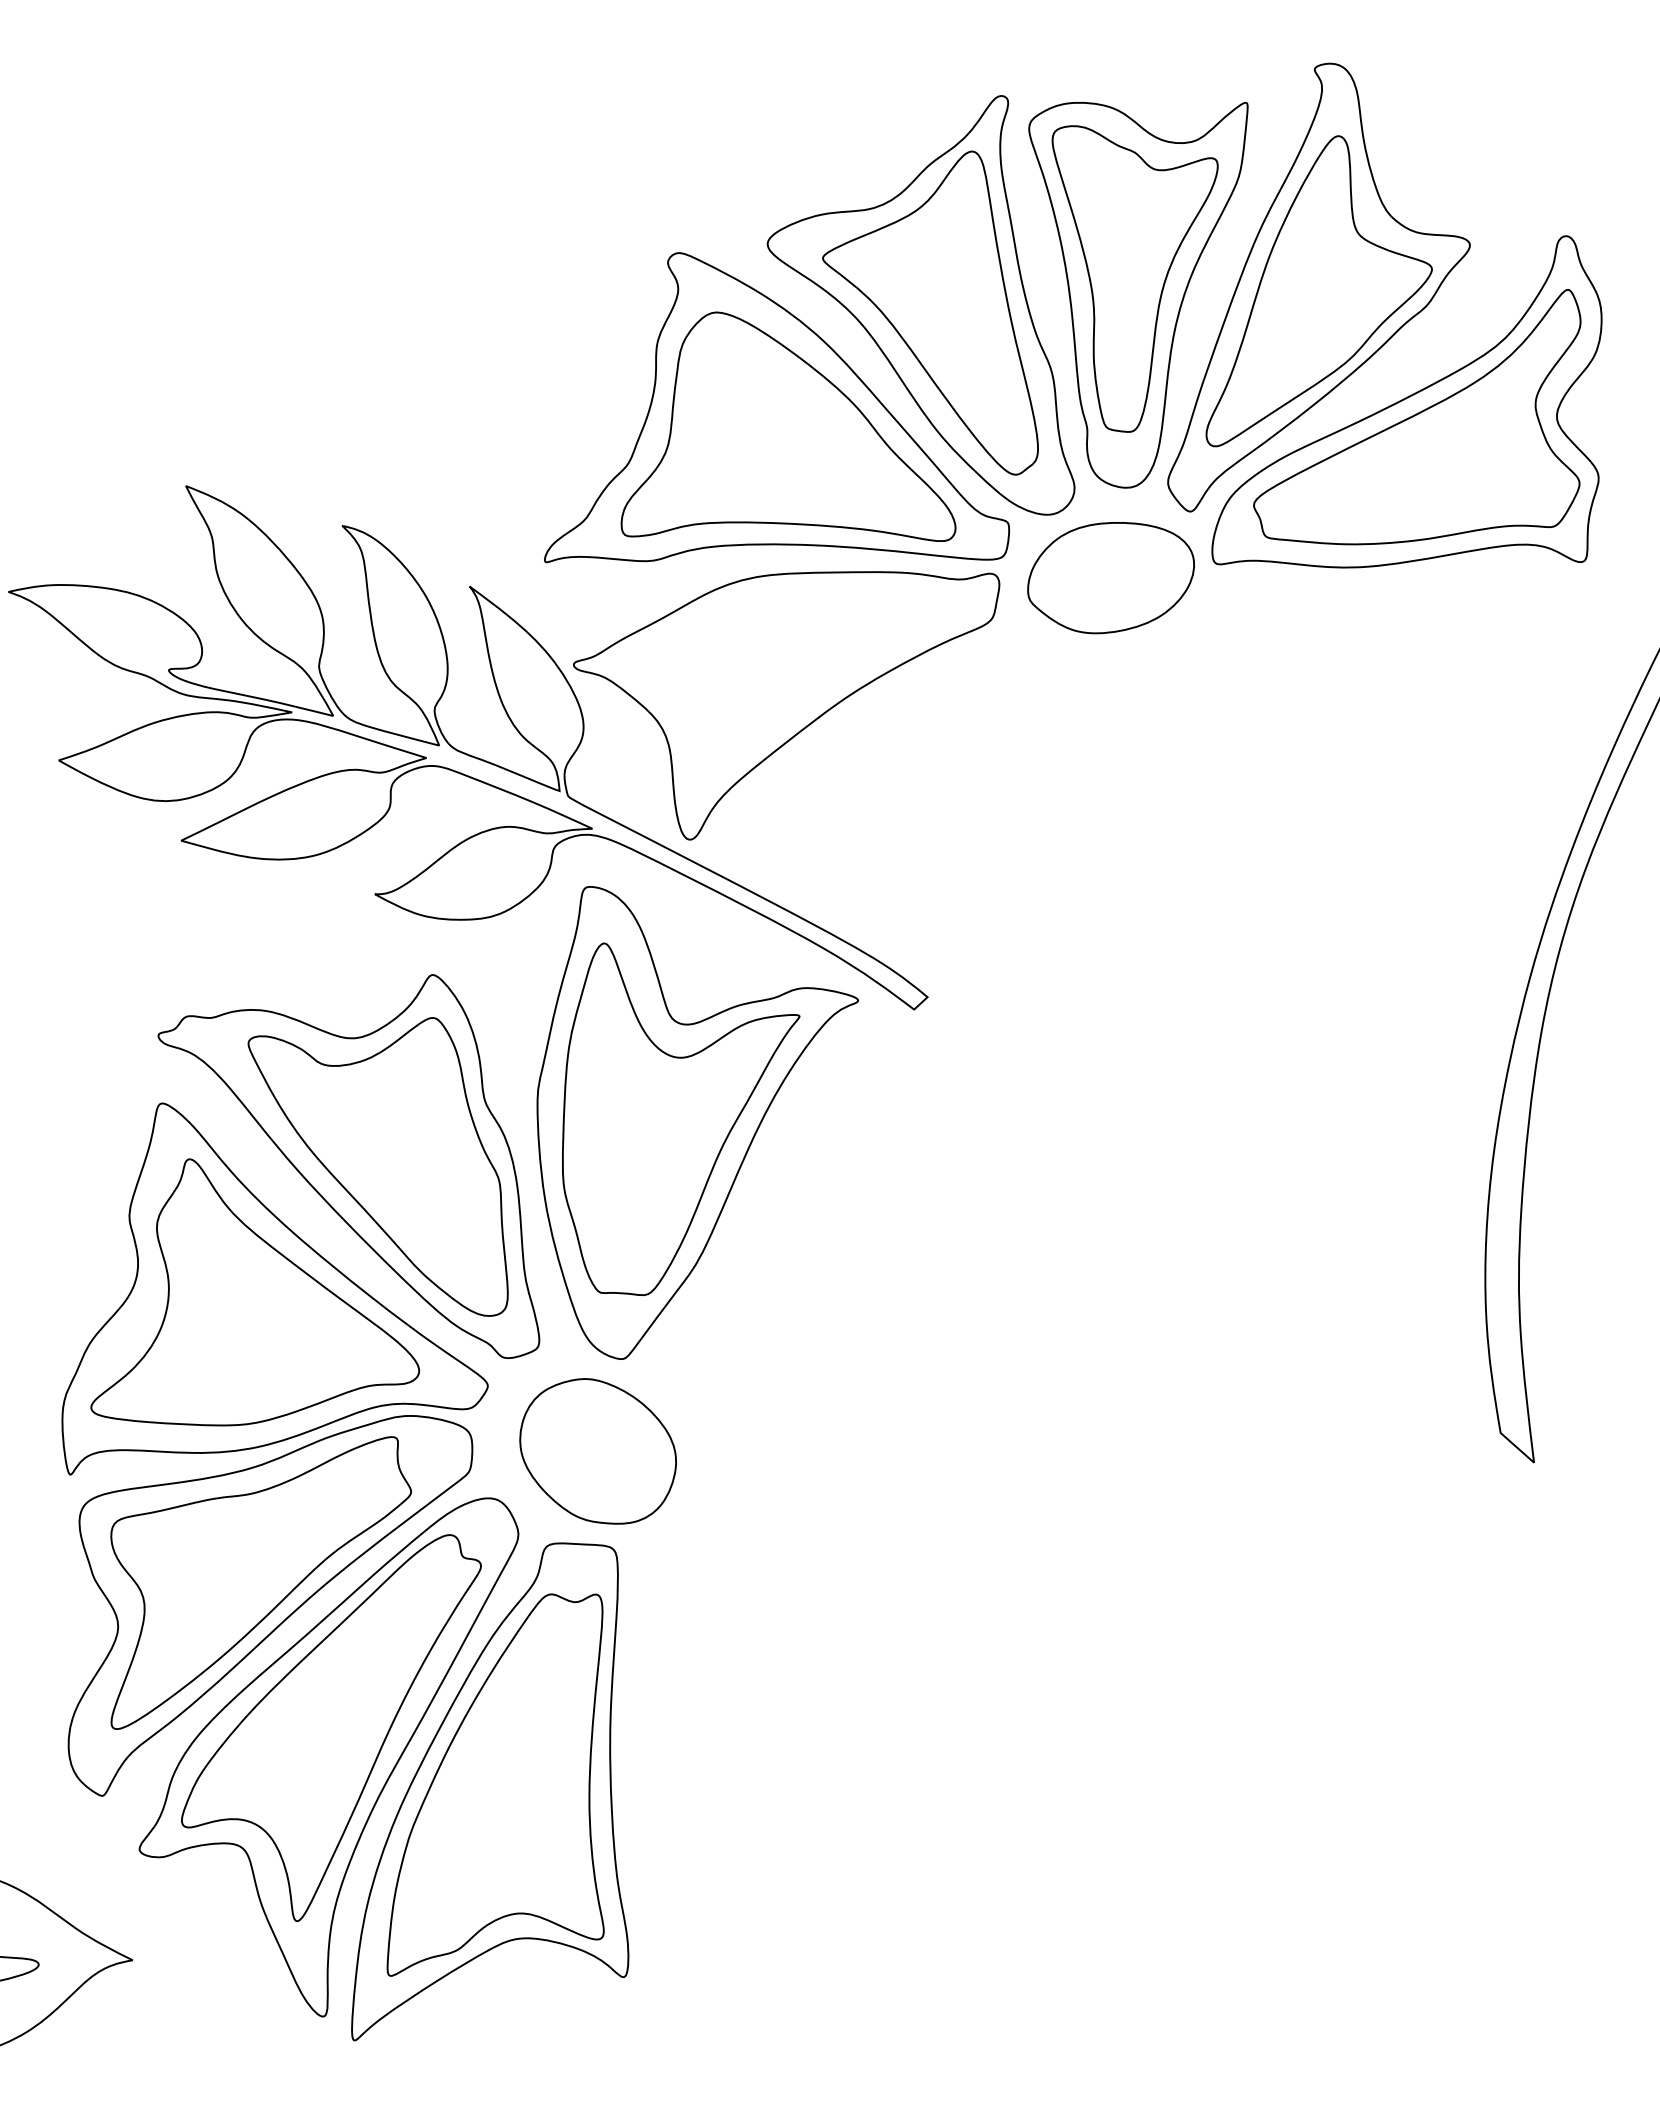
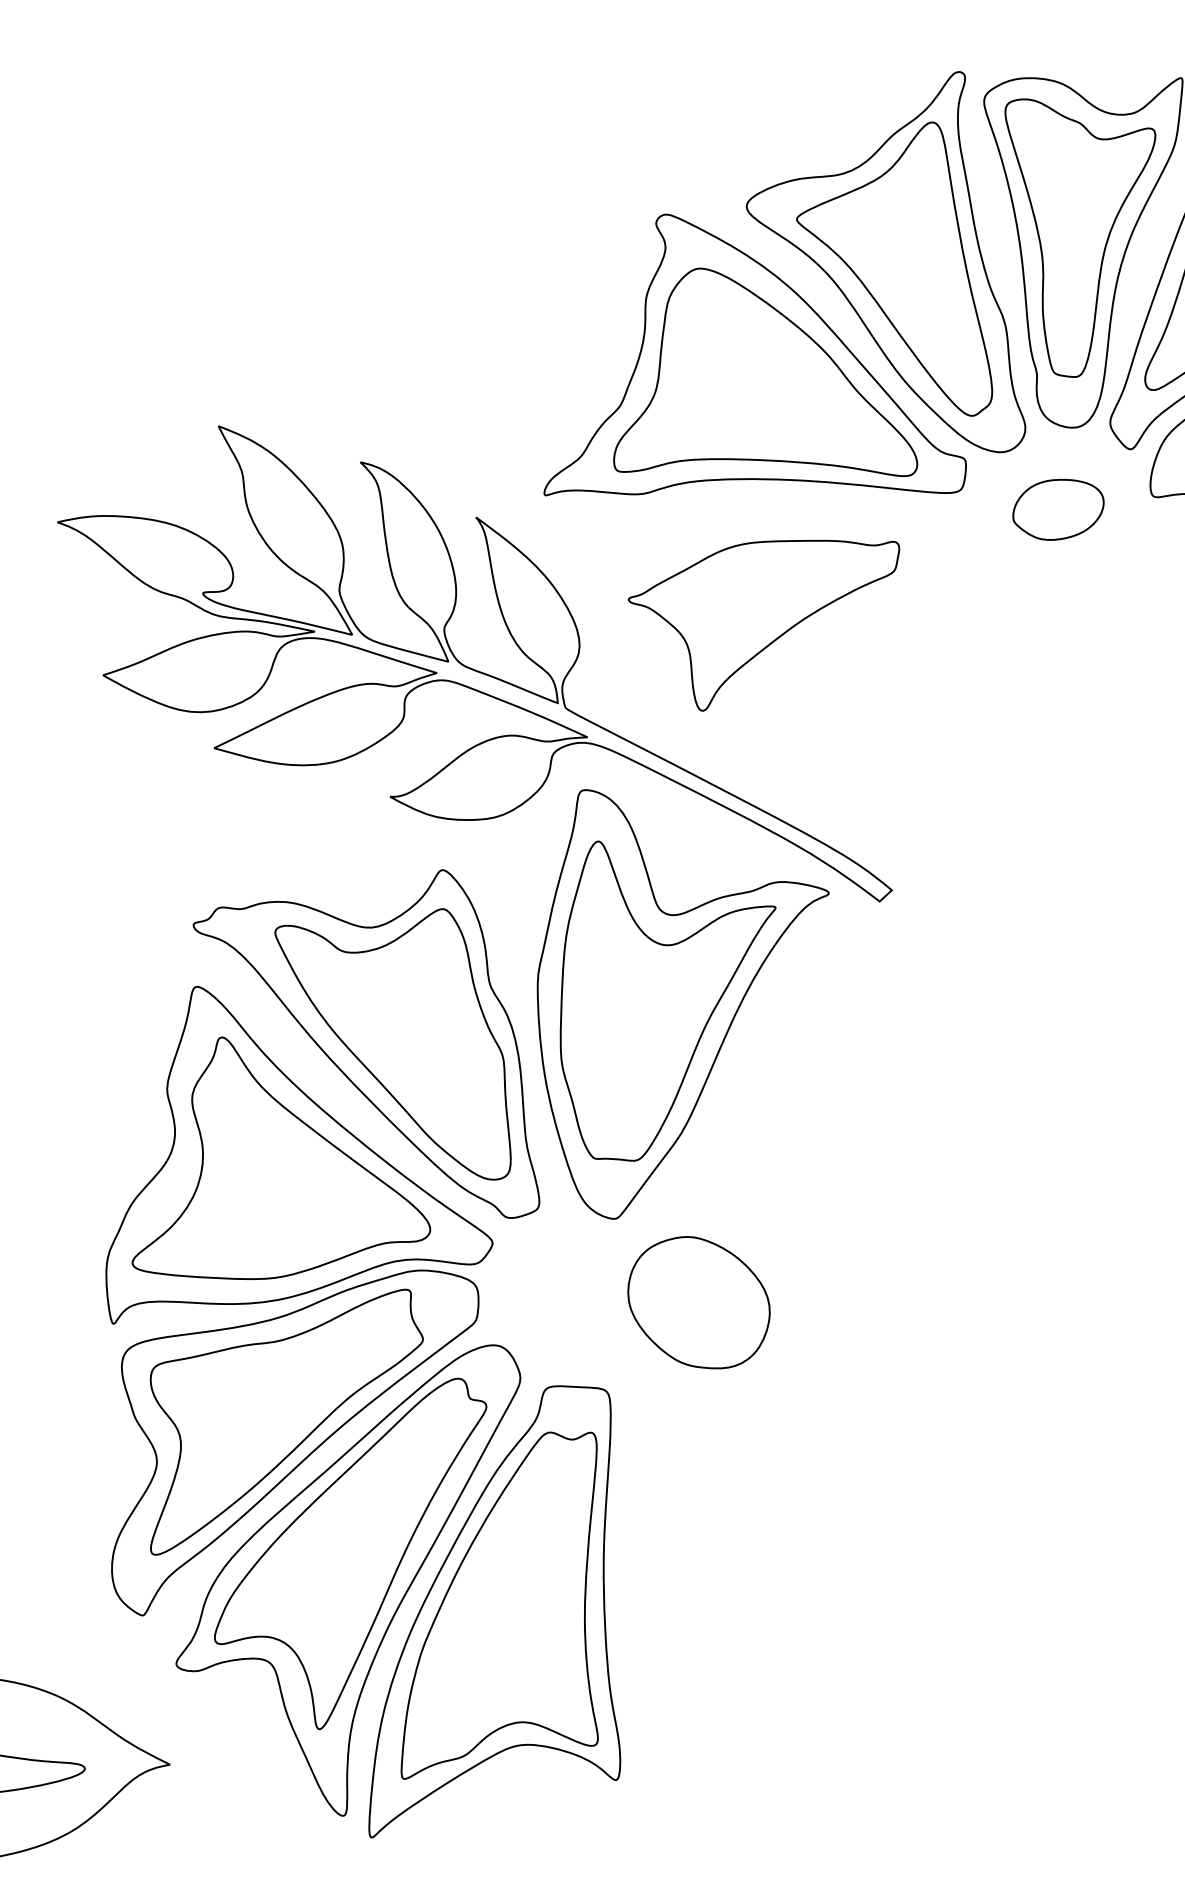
part: (1110, 578) -> (1058, 510), size x0.6
part: (786, 705) -> (763, 625), size x0.7
part: (597, 1451) -> (698, 1302), moved

